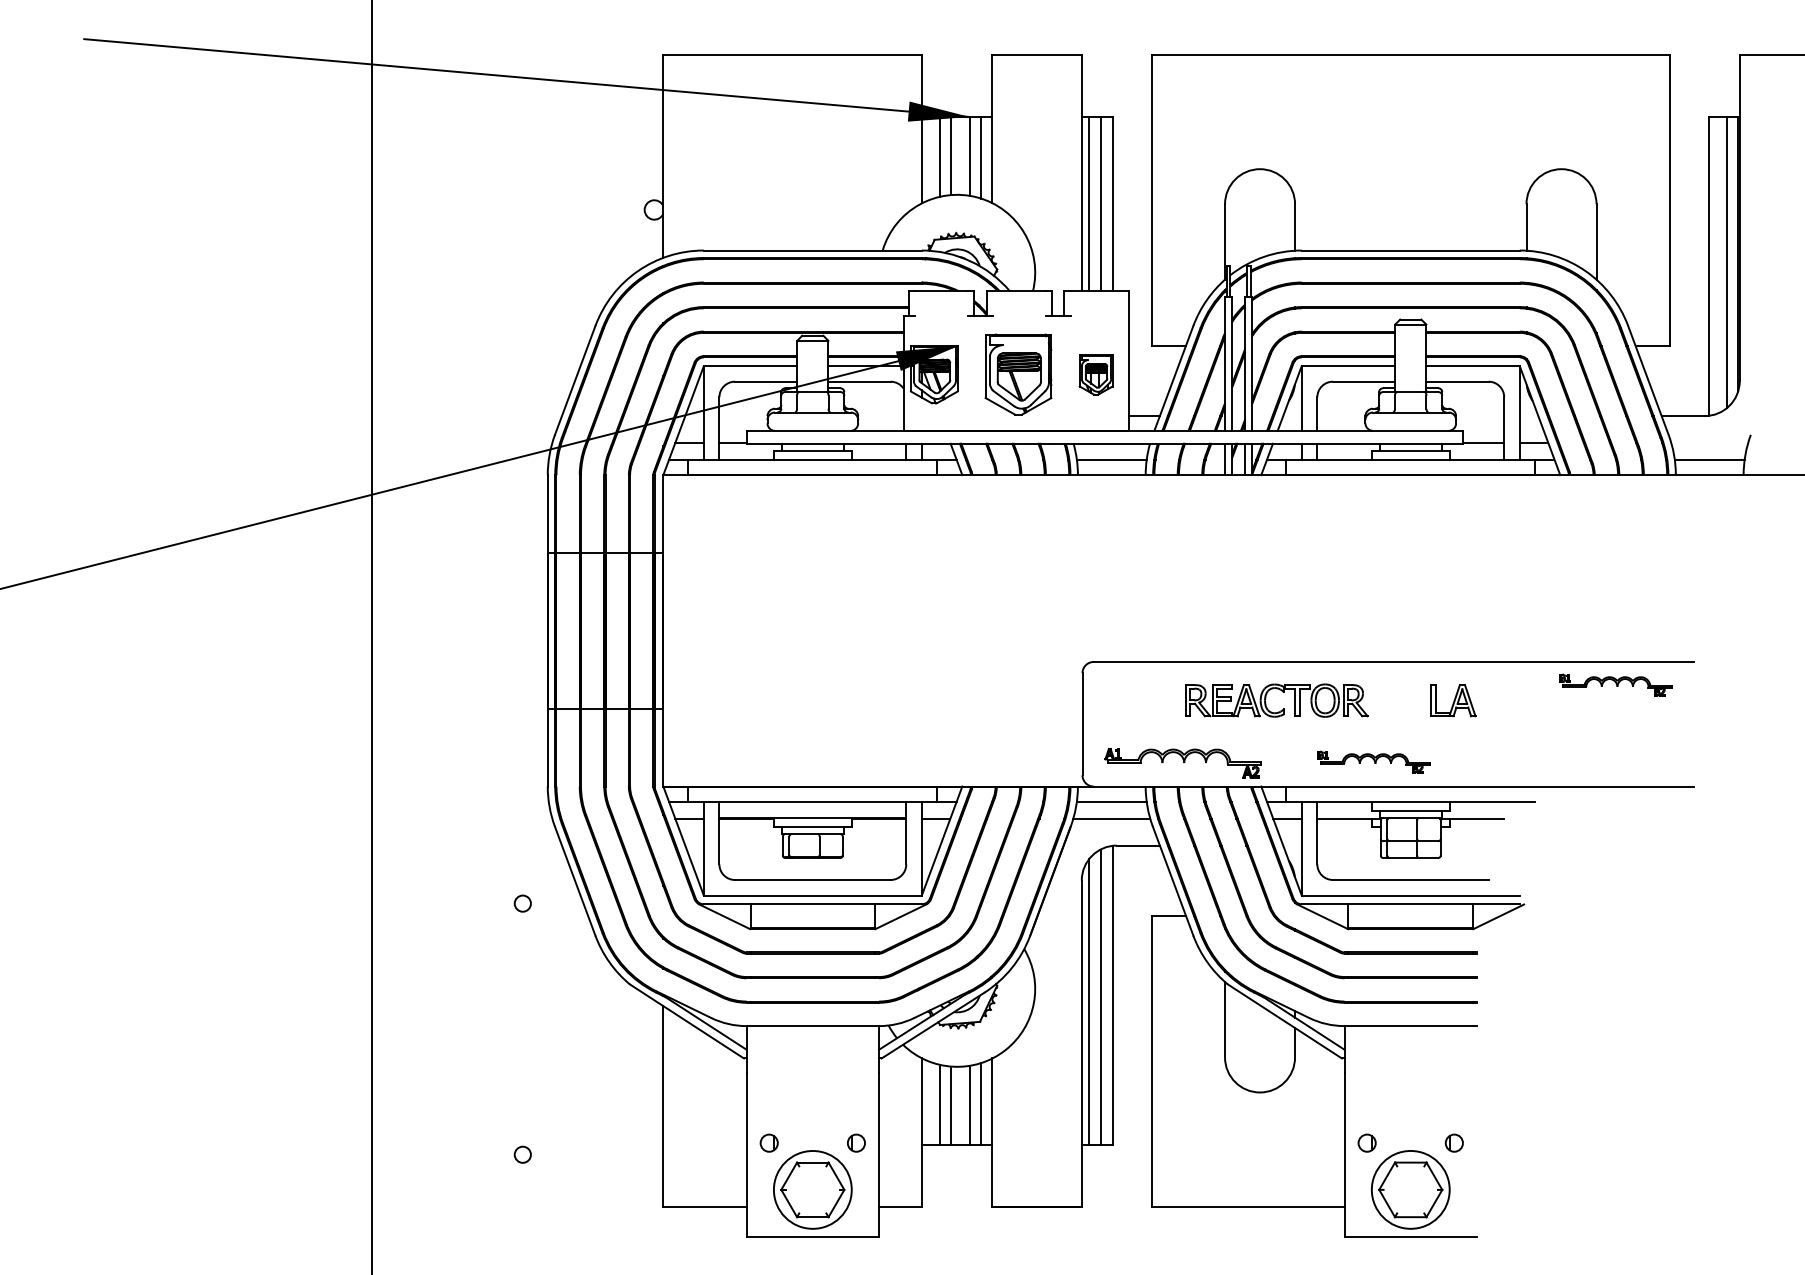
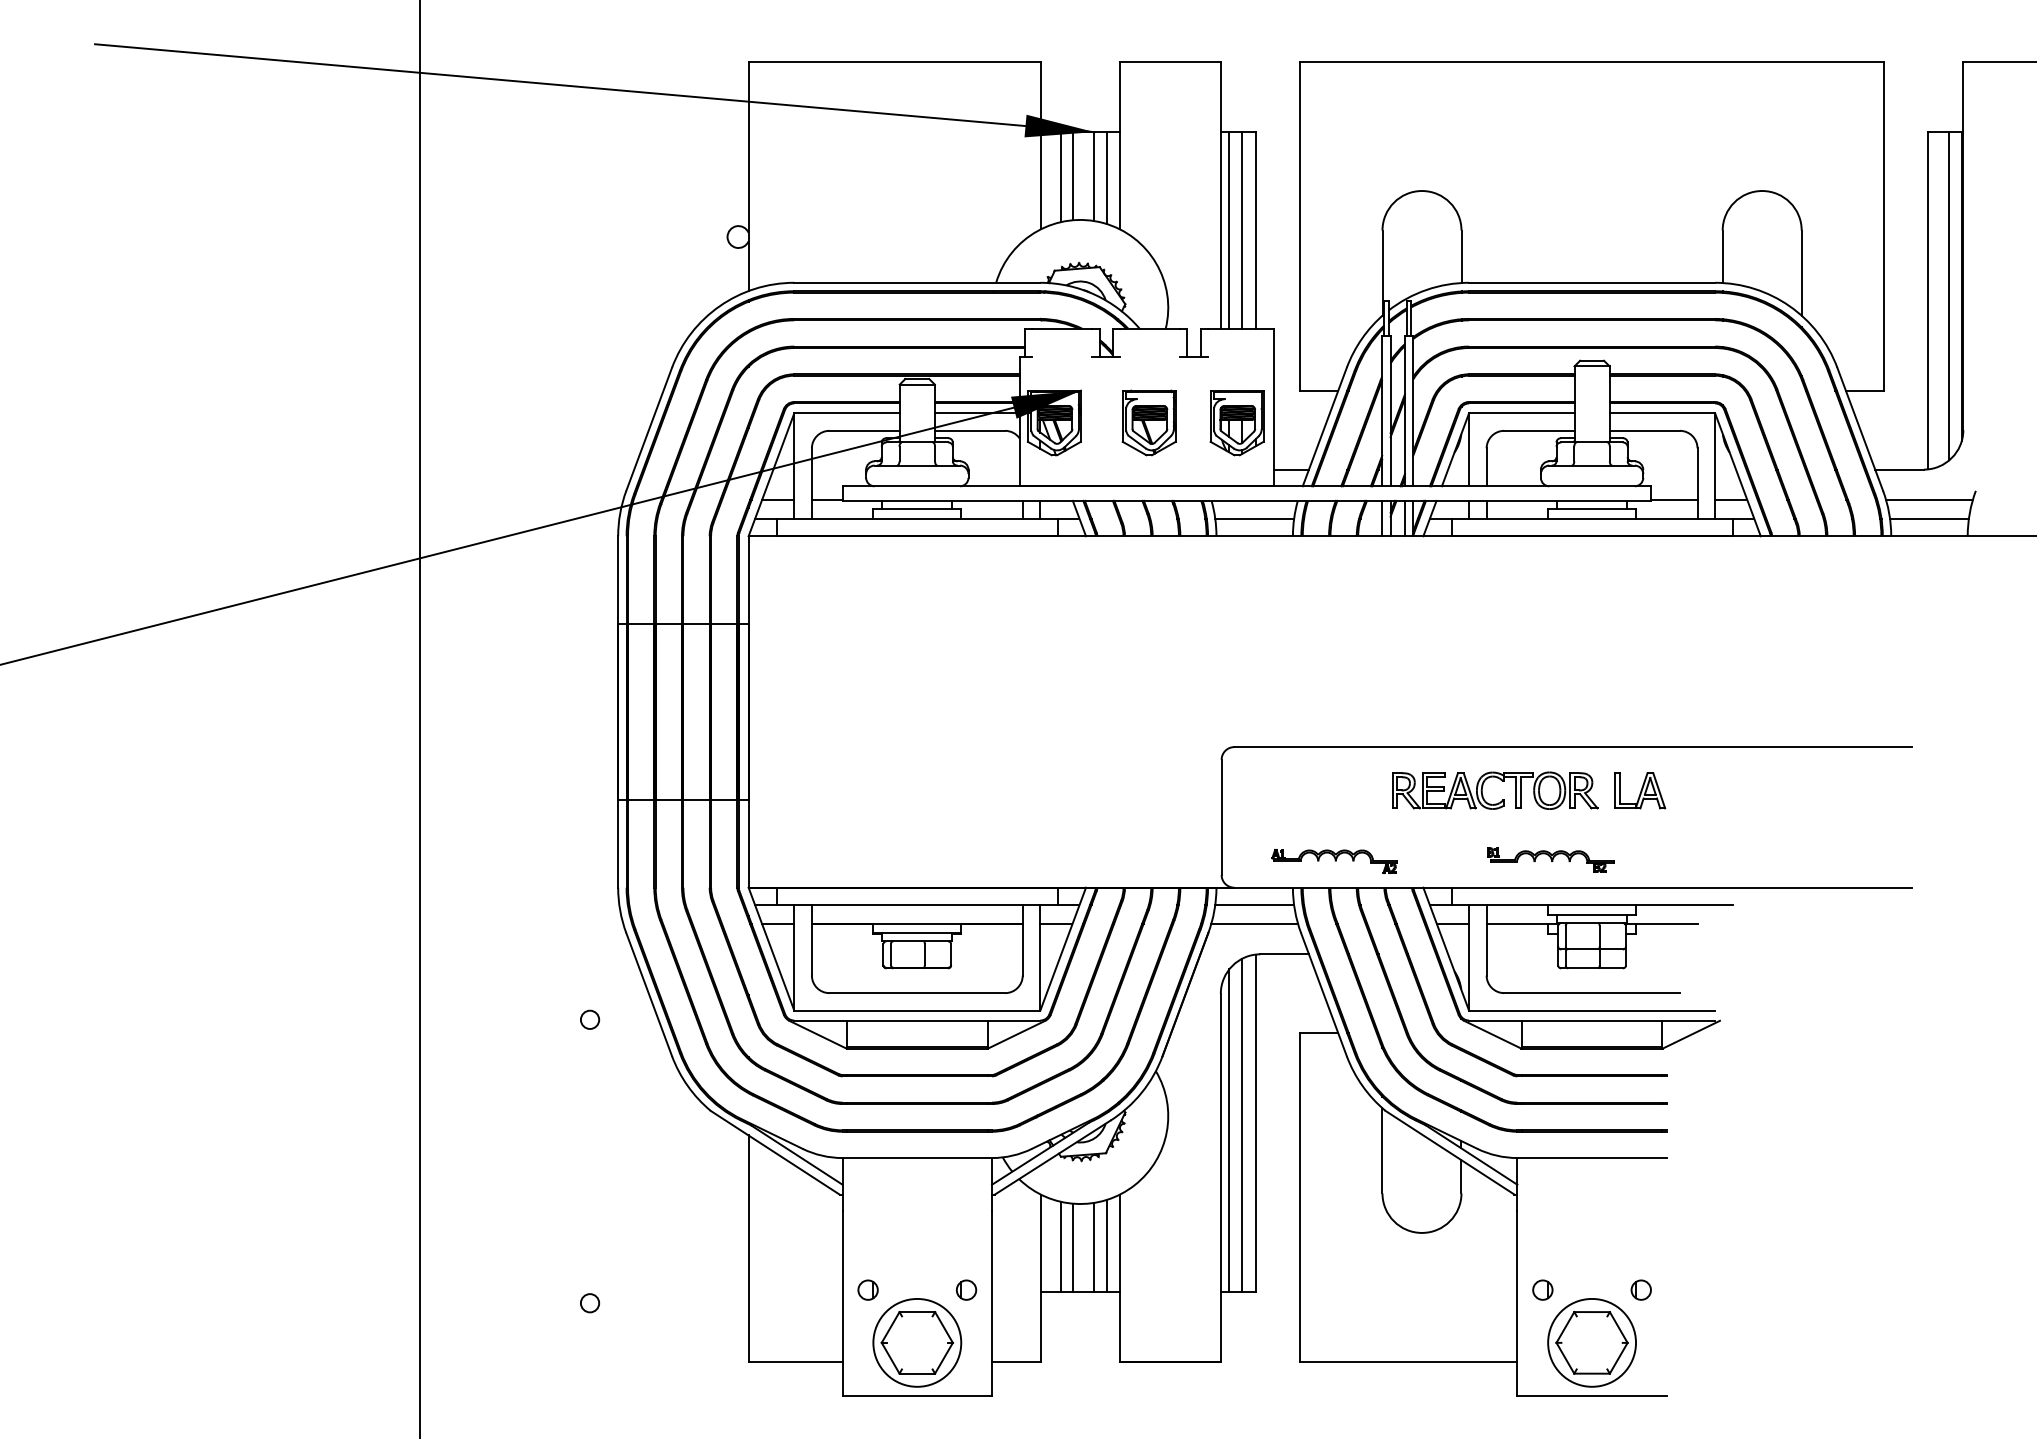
part: (1017, 374) -> (1148, 422), size x0.71
part: (1095, 374) -> (1236, 422), size x1.43
line: (1709, 442) -> (1929, 499), added
part: (1615, 684) -> (1823, 772), removed
part: (1282, 692) -> (1501, 781), moved
part: (1182, 763) -> (1334, 861), size x0.71

